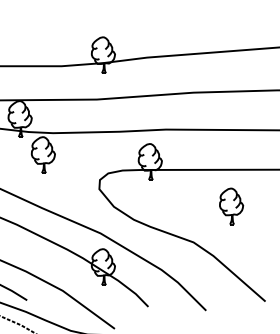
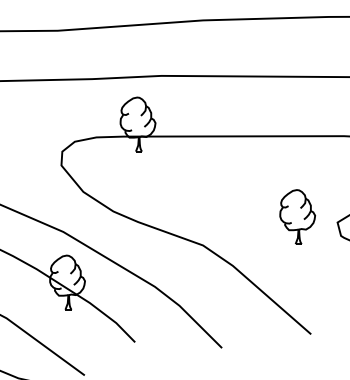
part: (231, 206) -> (297, 217), moved

